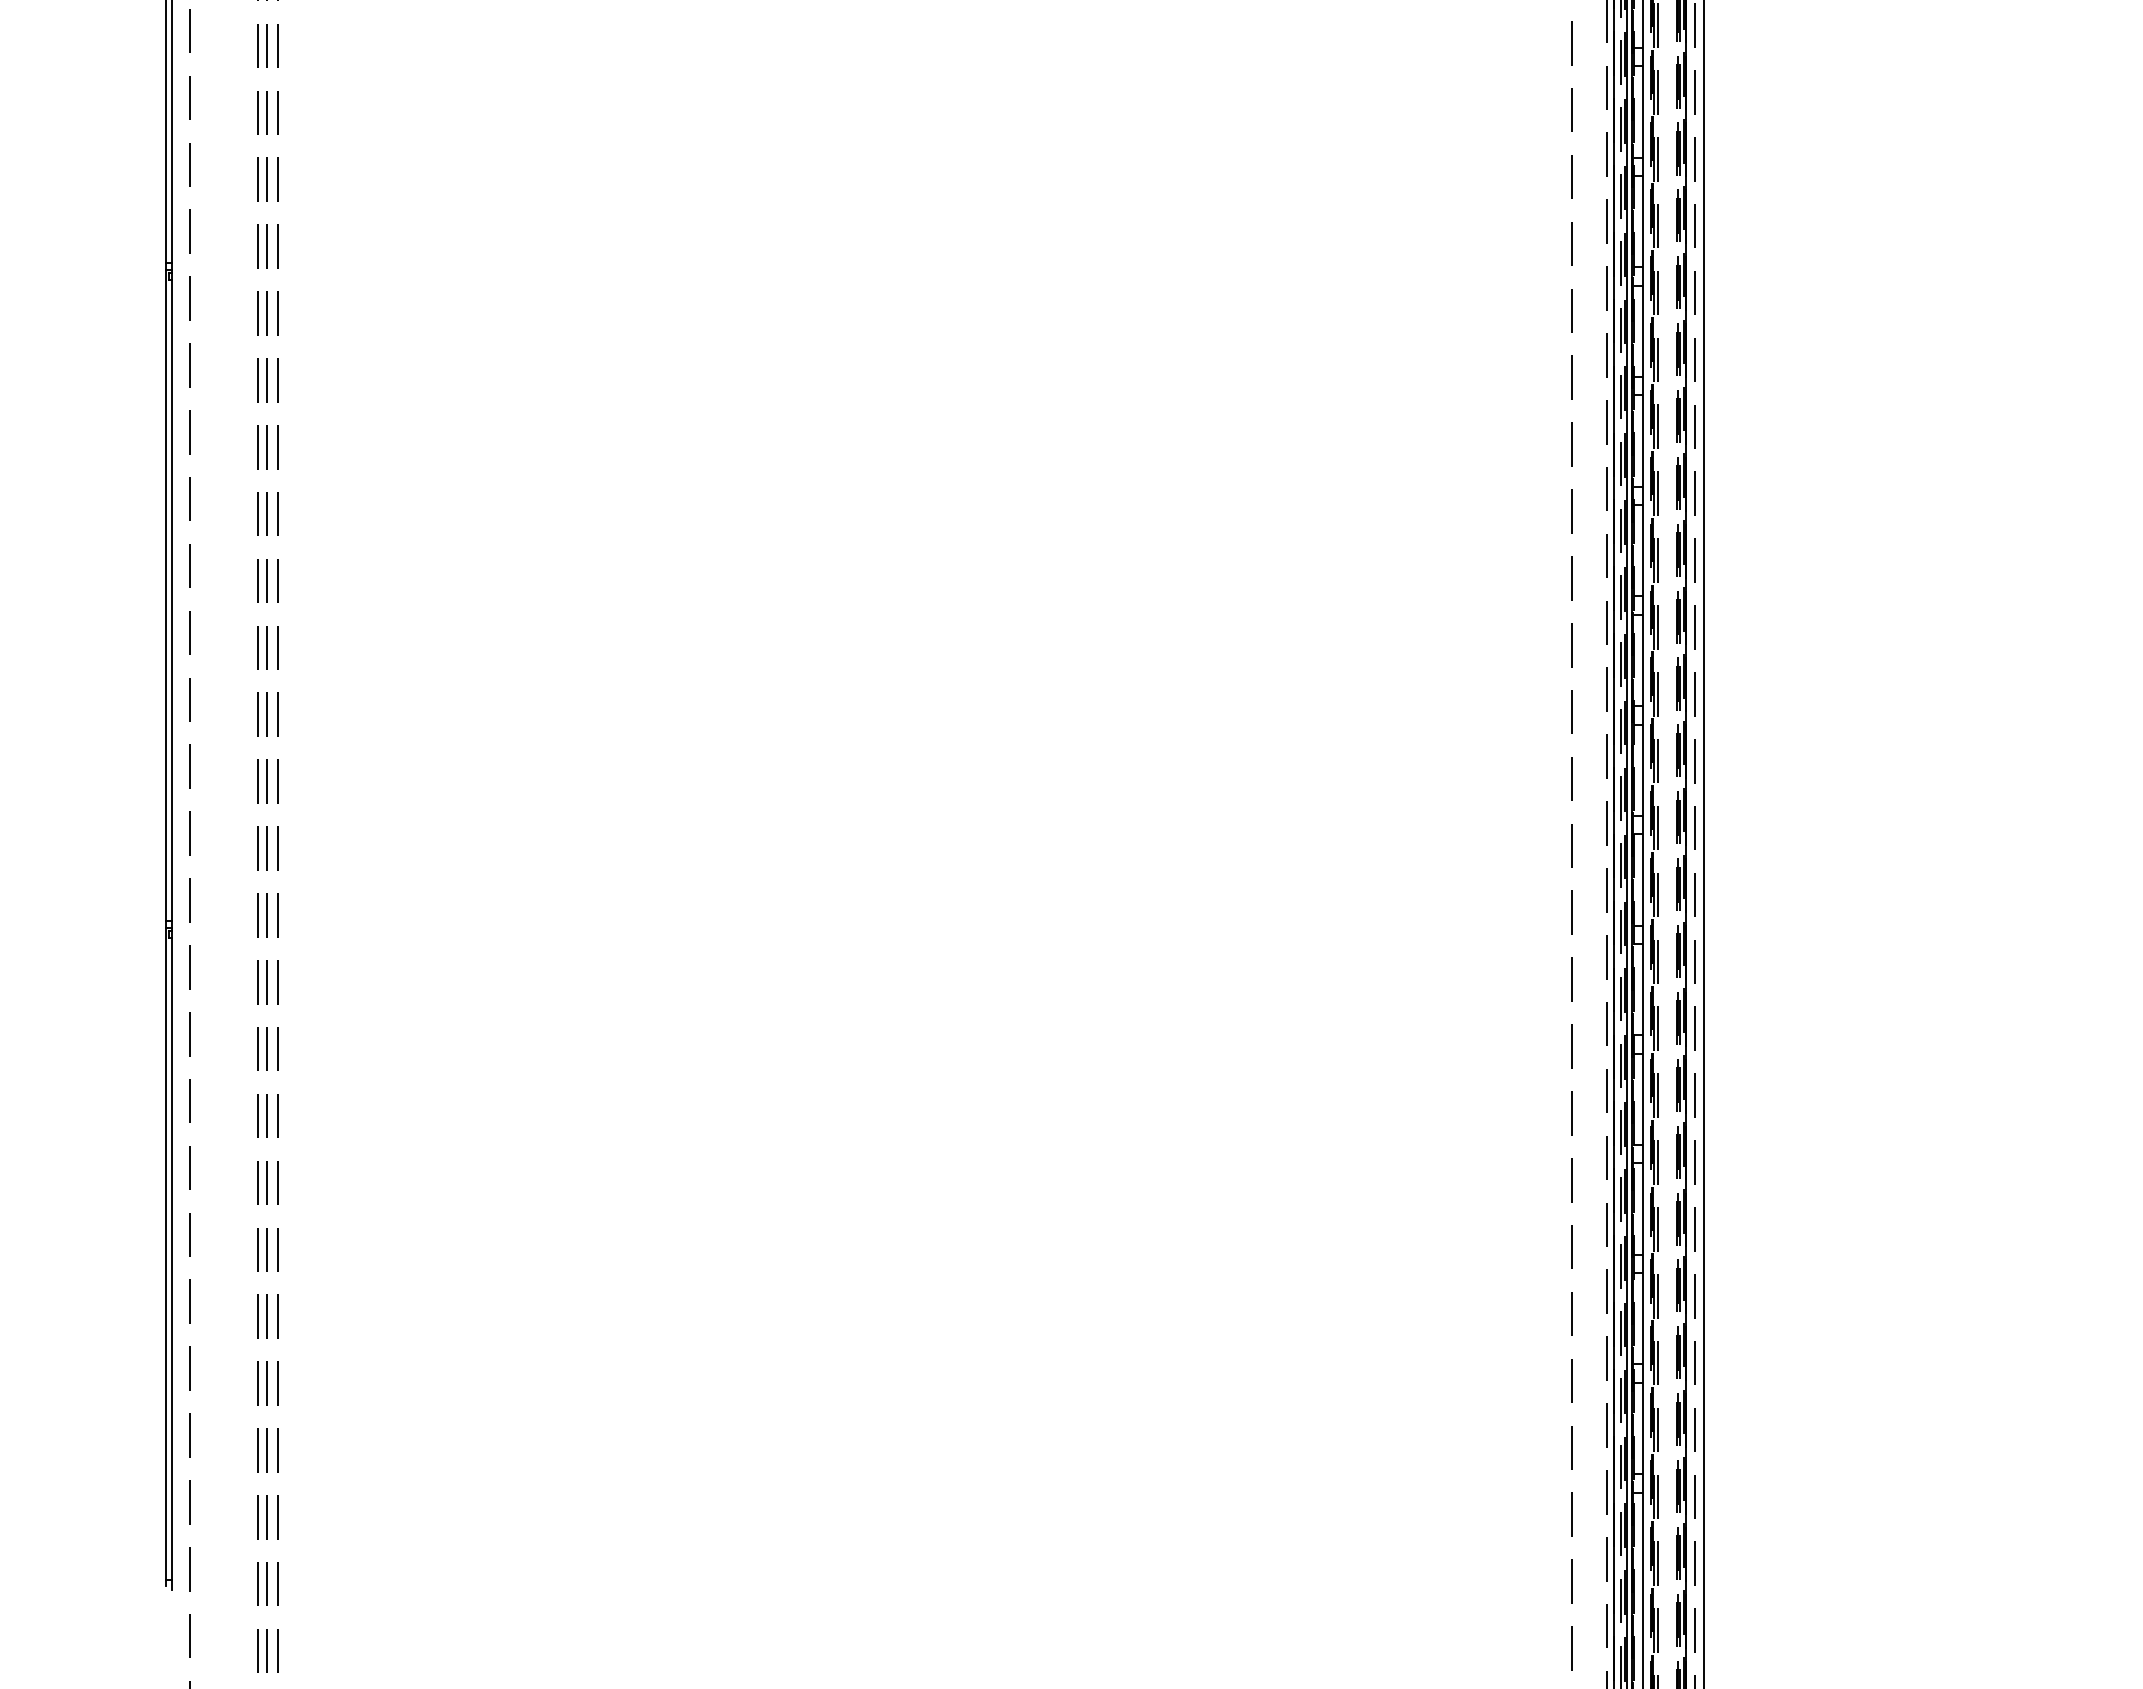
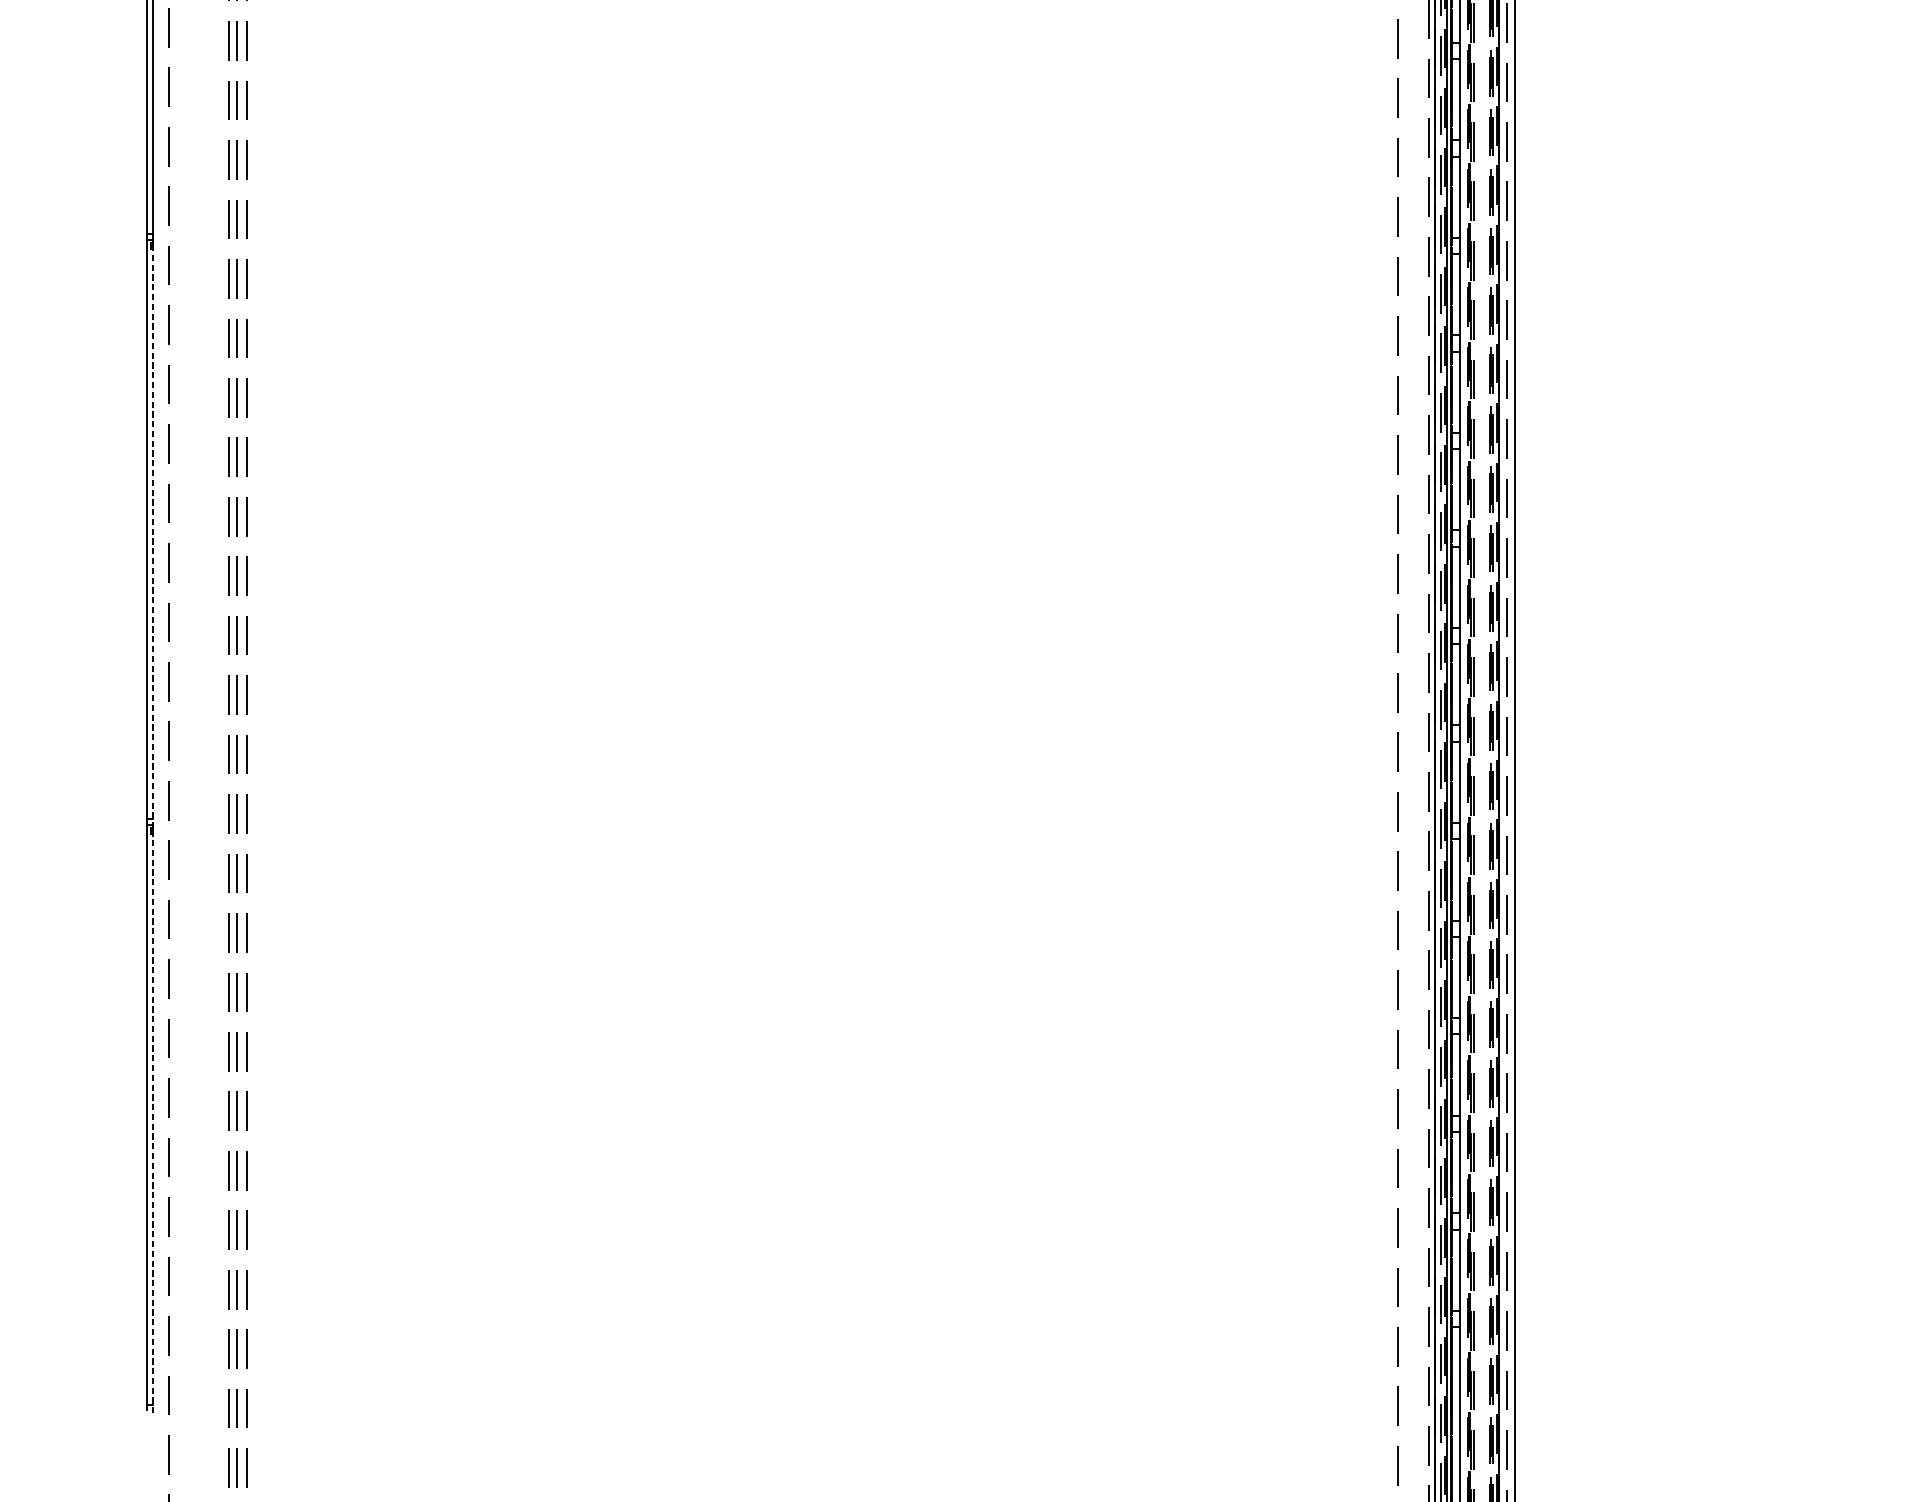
line: (172, 605) -> (153, 538), solid -> dashed
line: (172, 1263) -> (153, 1123), solid -> dashed

